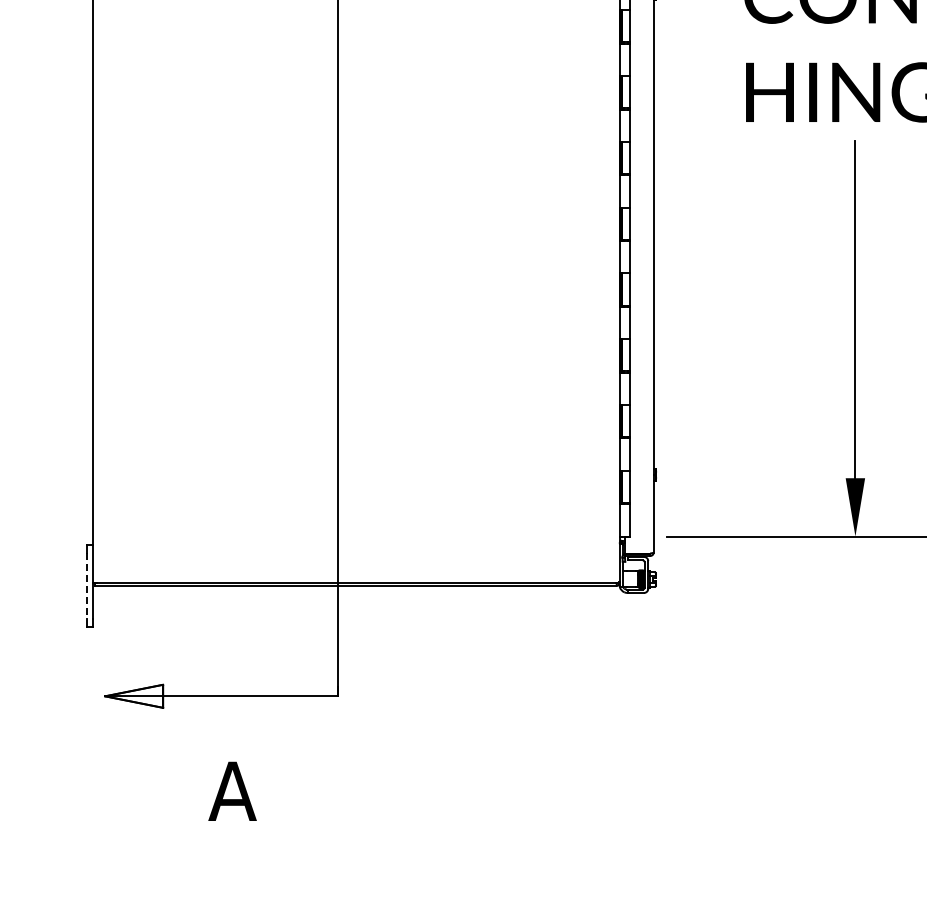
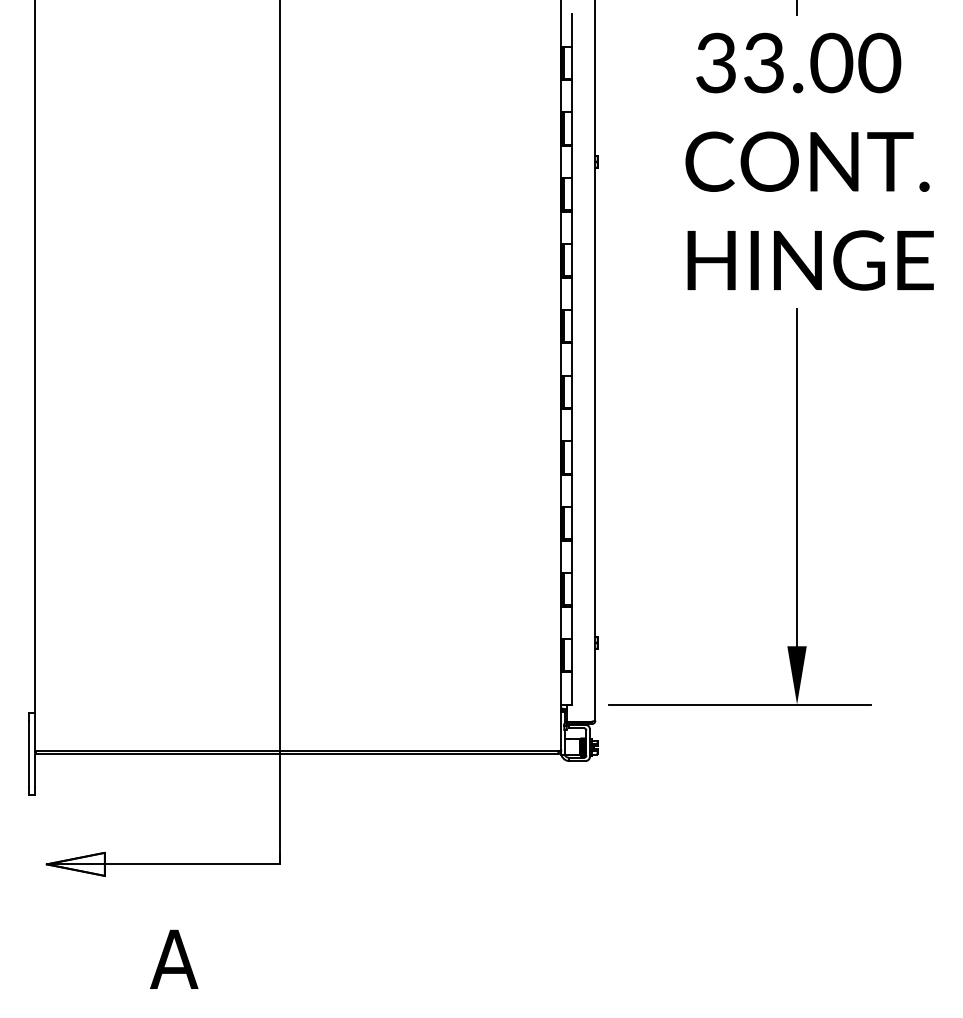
line: (87, 585) -> (29, 753), dashed -> solid

